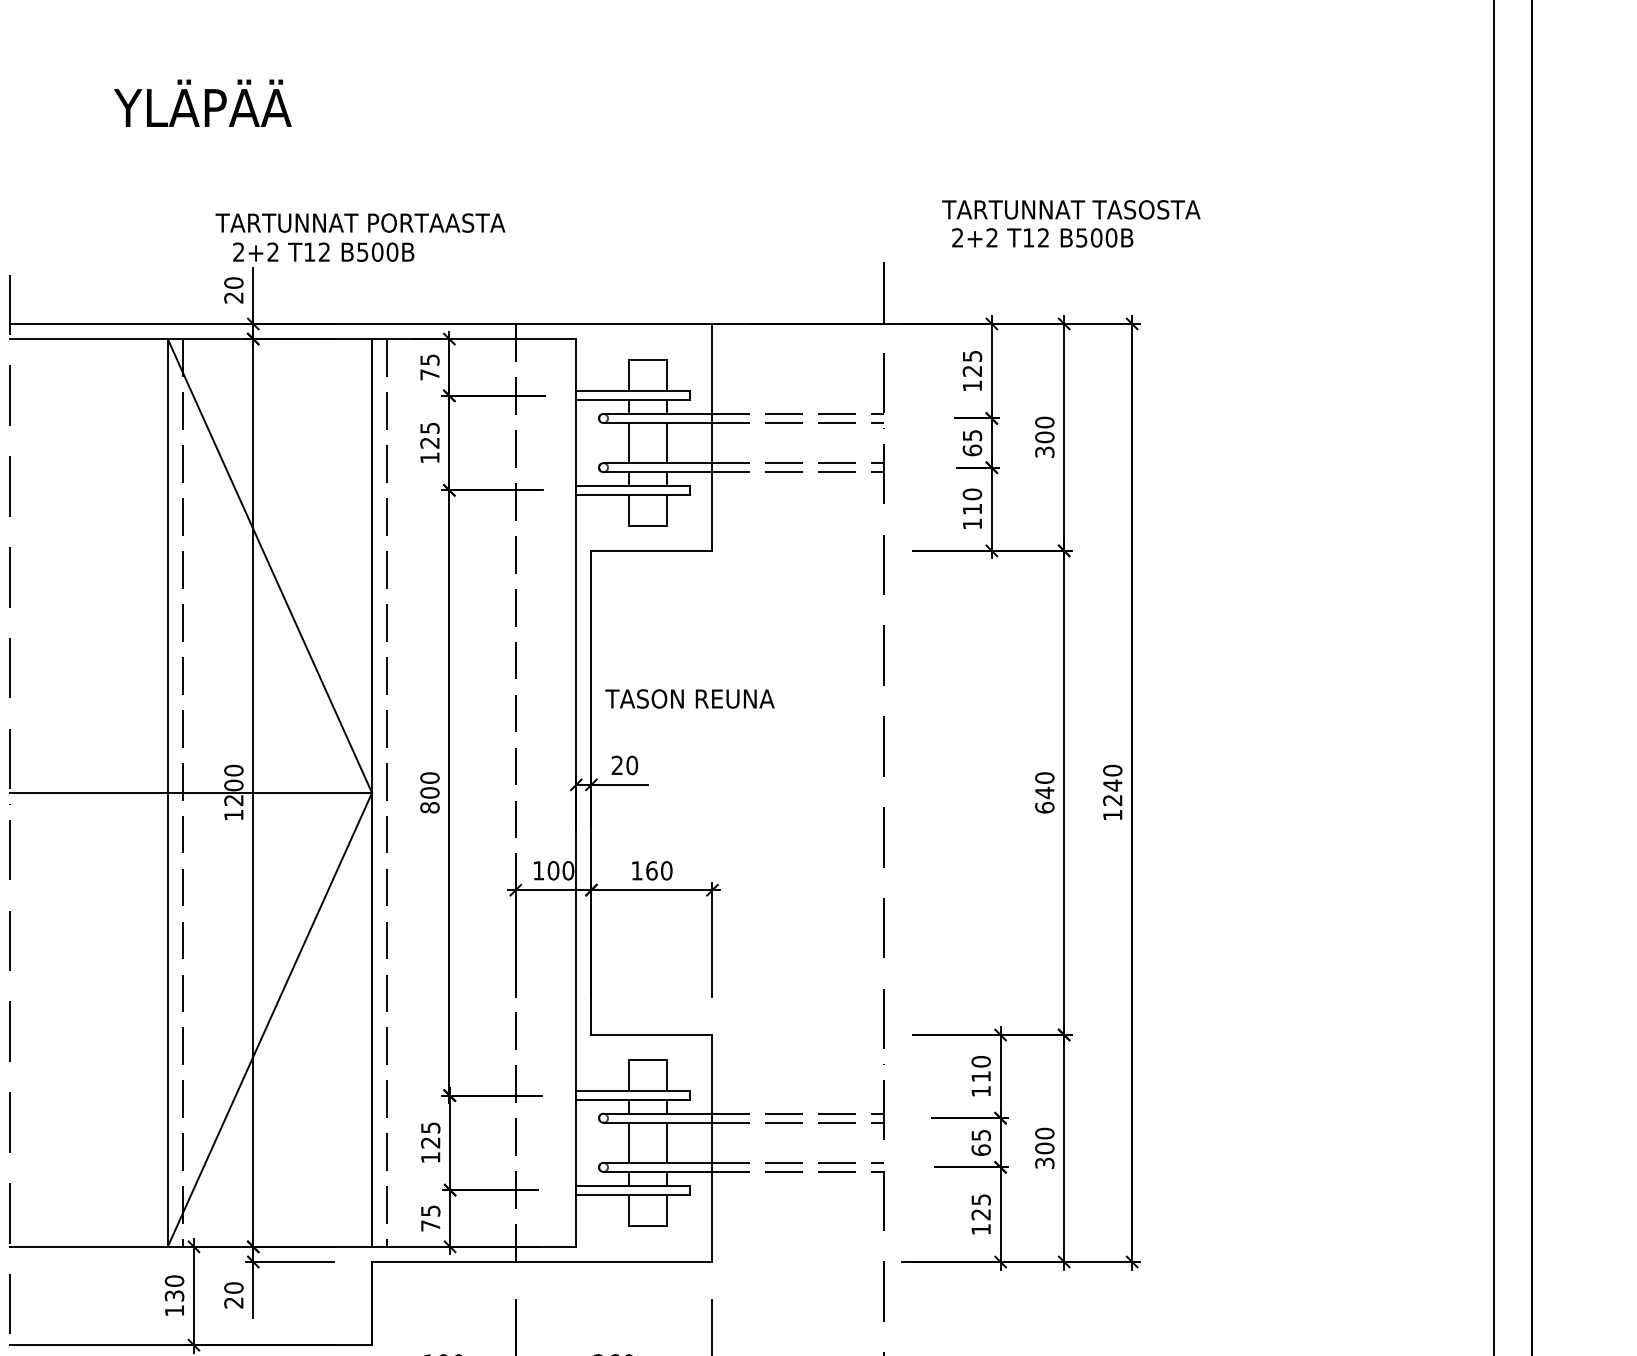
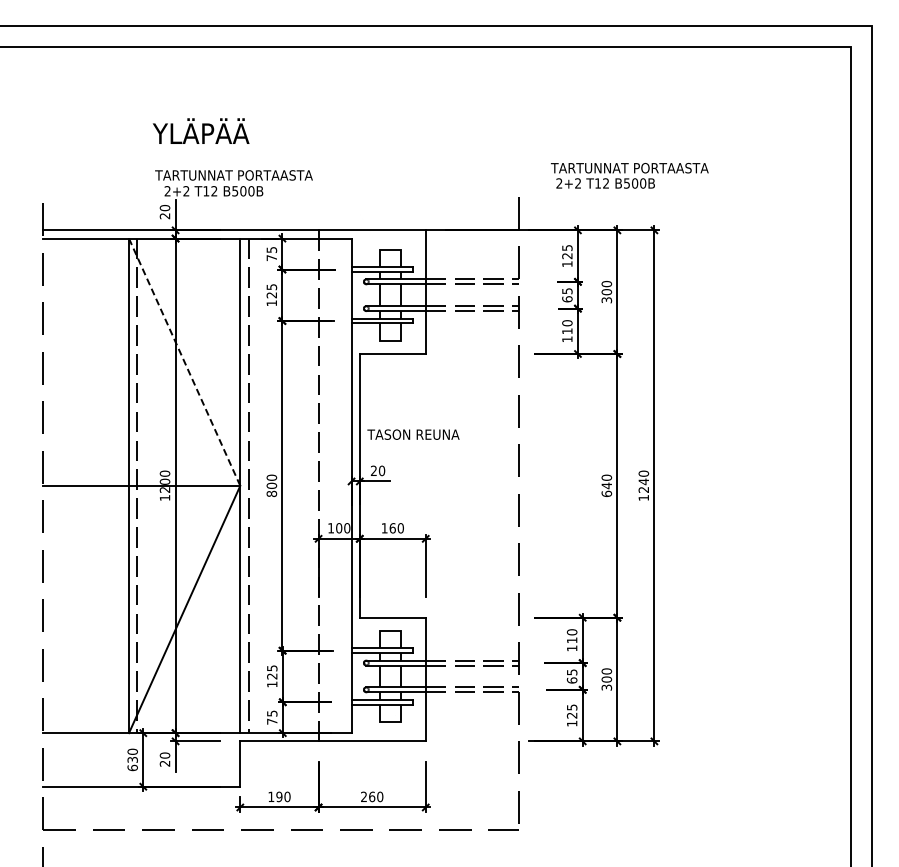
text: (201, 102) -> (200, 130), moved
text: (1161, 208) -> (670, 167), TARTUNNAT TASOSTA -> TARTUNNAT PORTAASTA
line: (269, 566) -> (184, 362), solid -> dashed
text: (174, 1309) -> (132, 767), 130 -> 630

